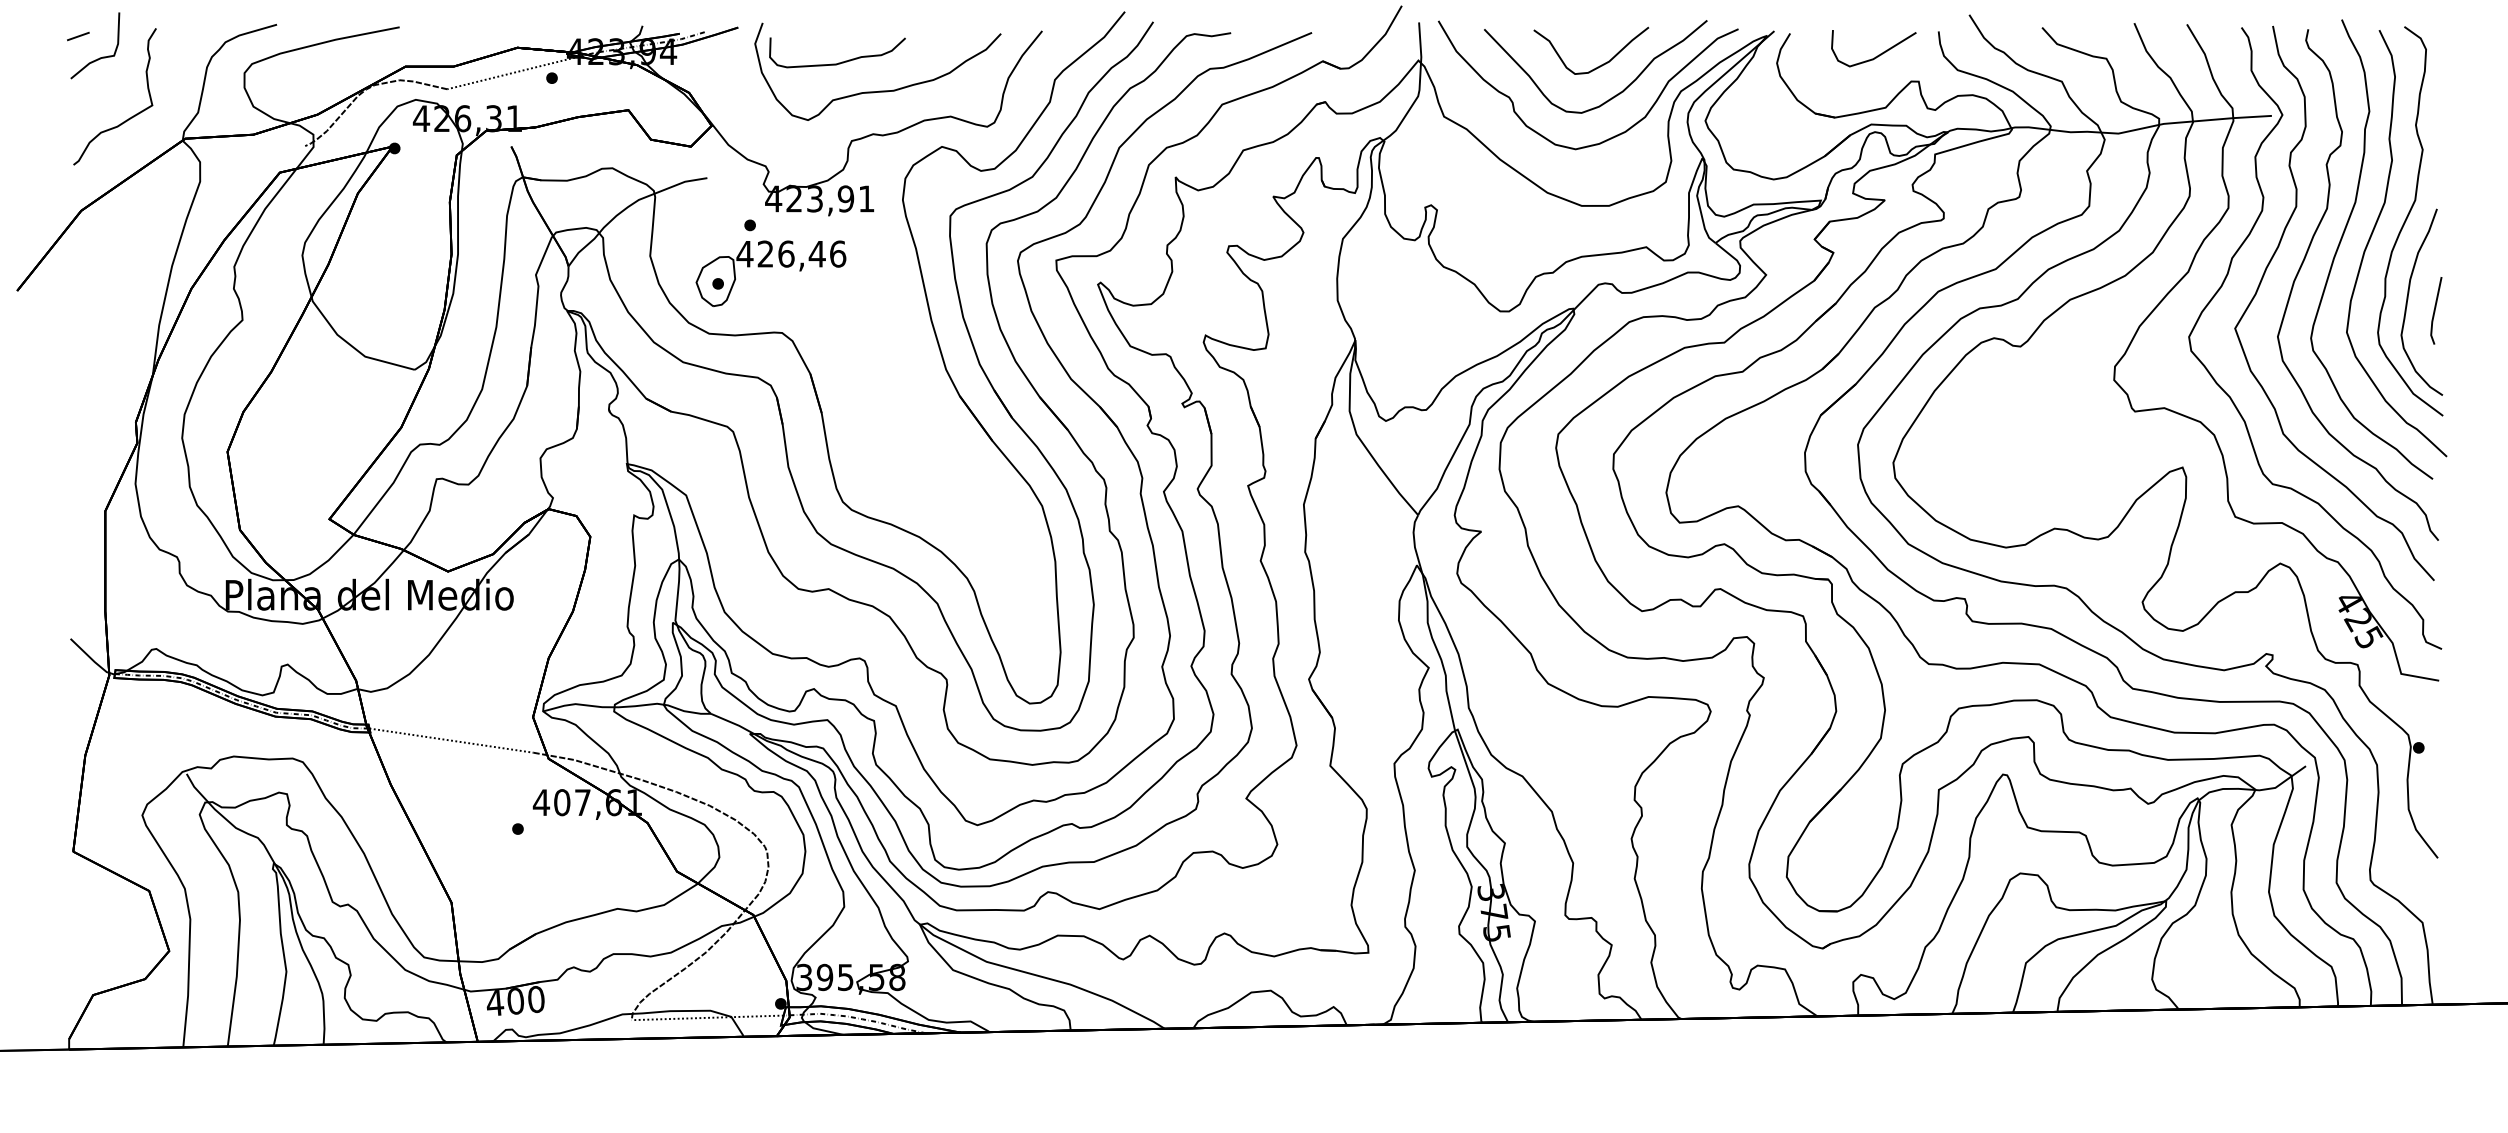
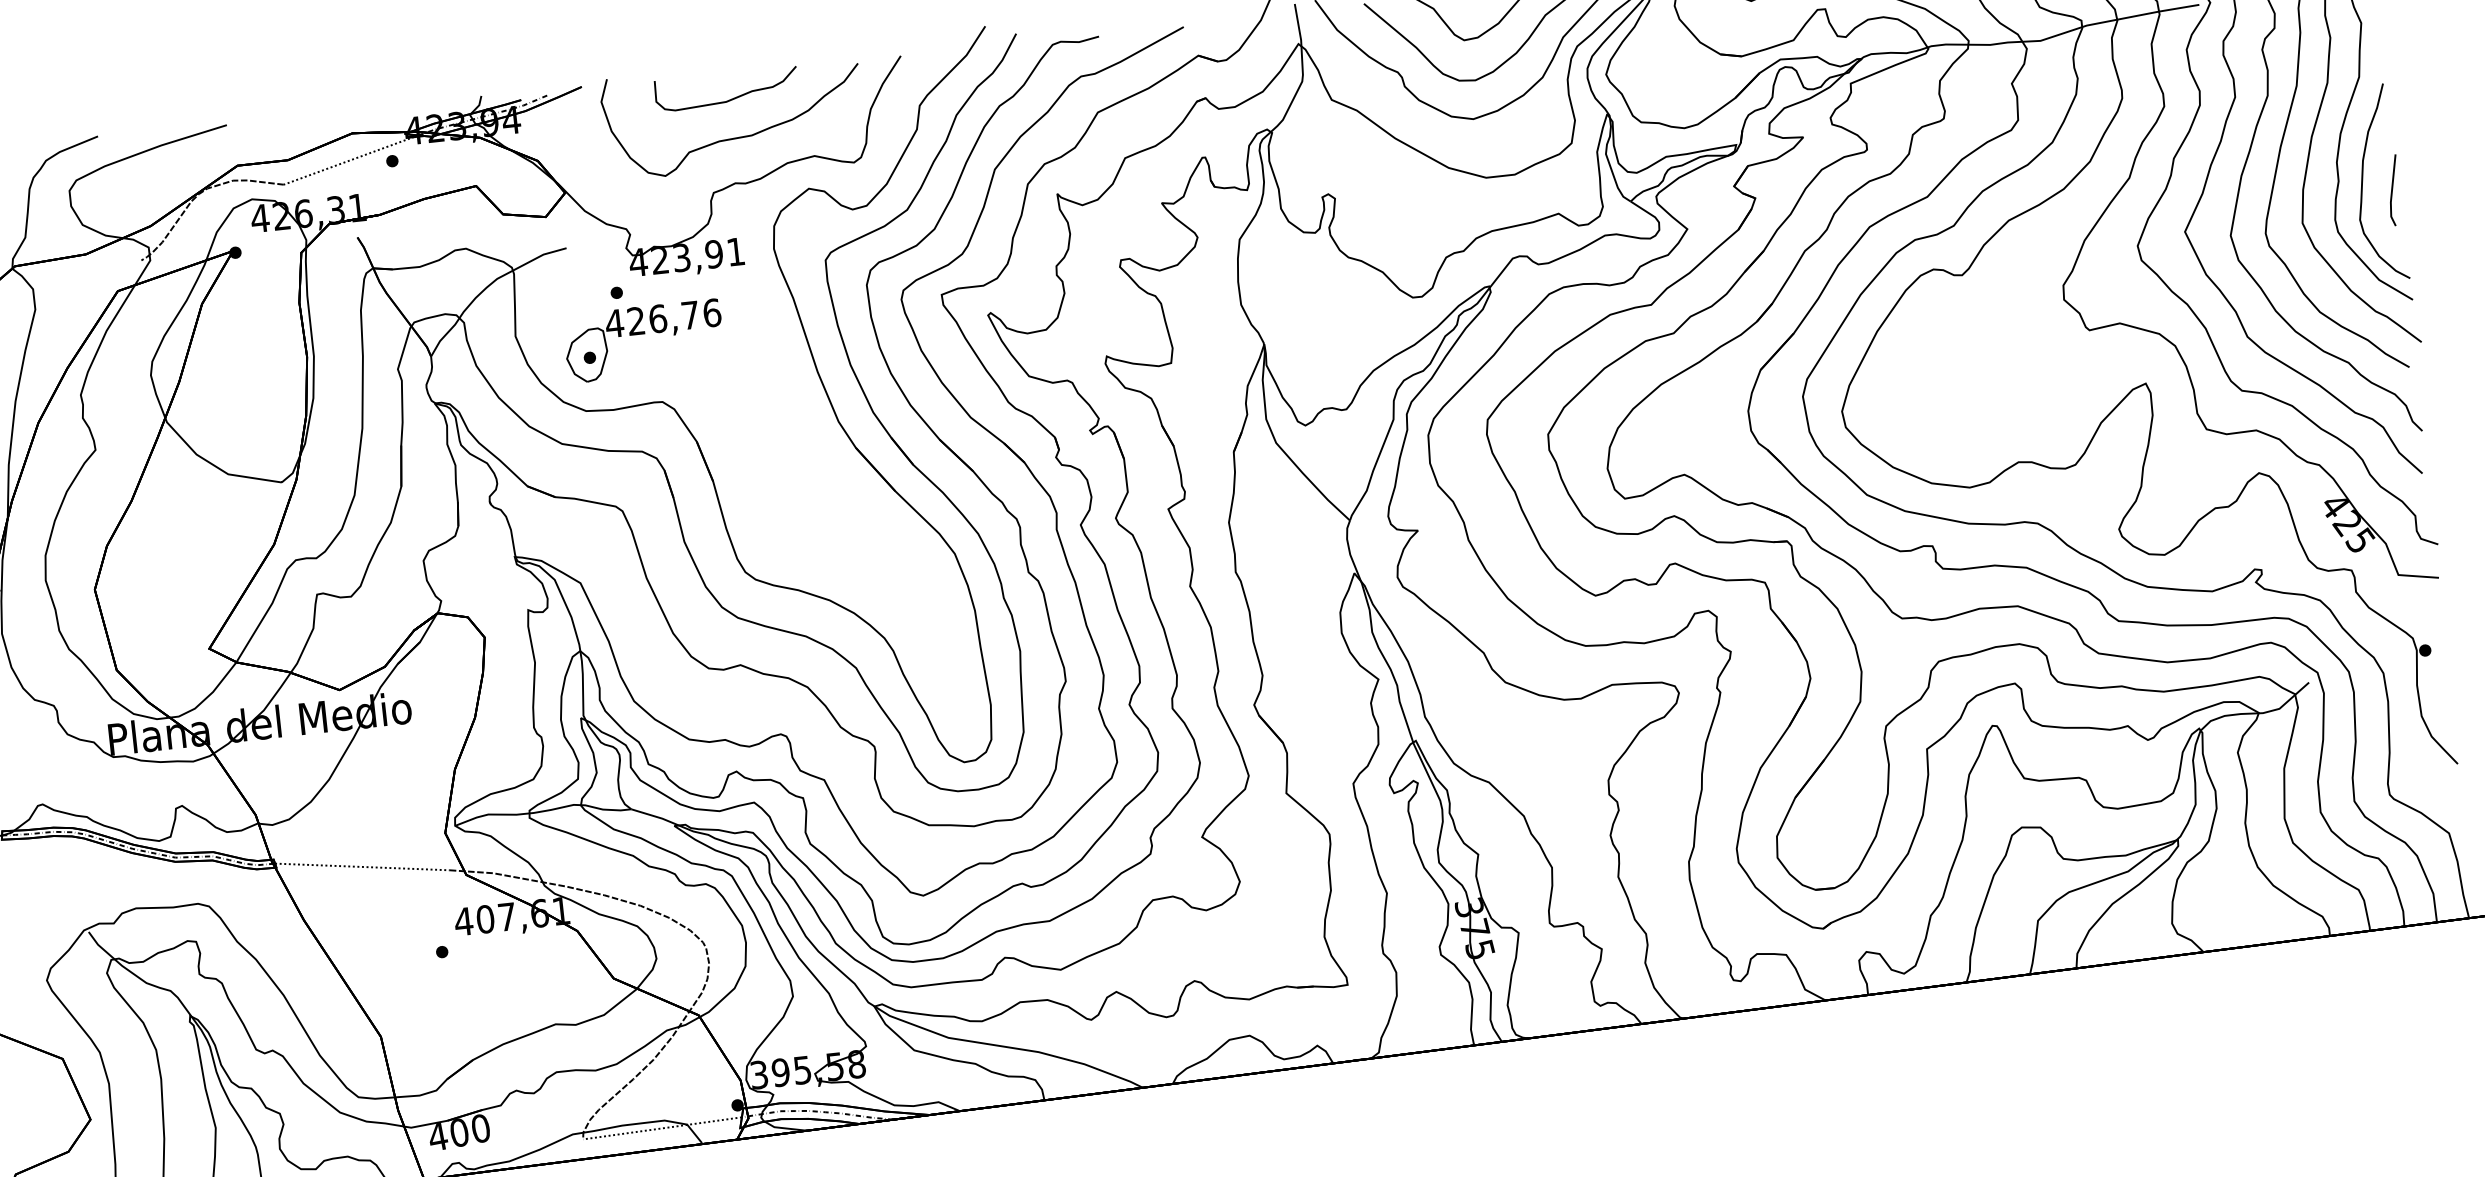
curve: (838, 62) -> (728, 99), moved
text: (816, 254) -> (689, 315), 426,46 -> 426,76

